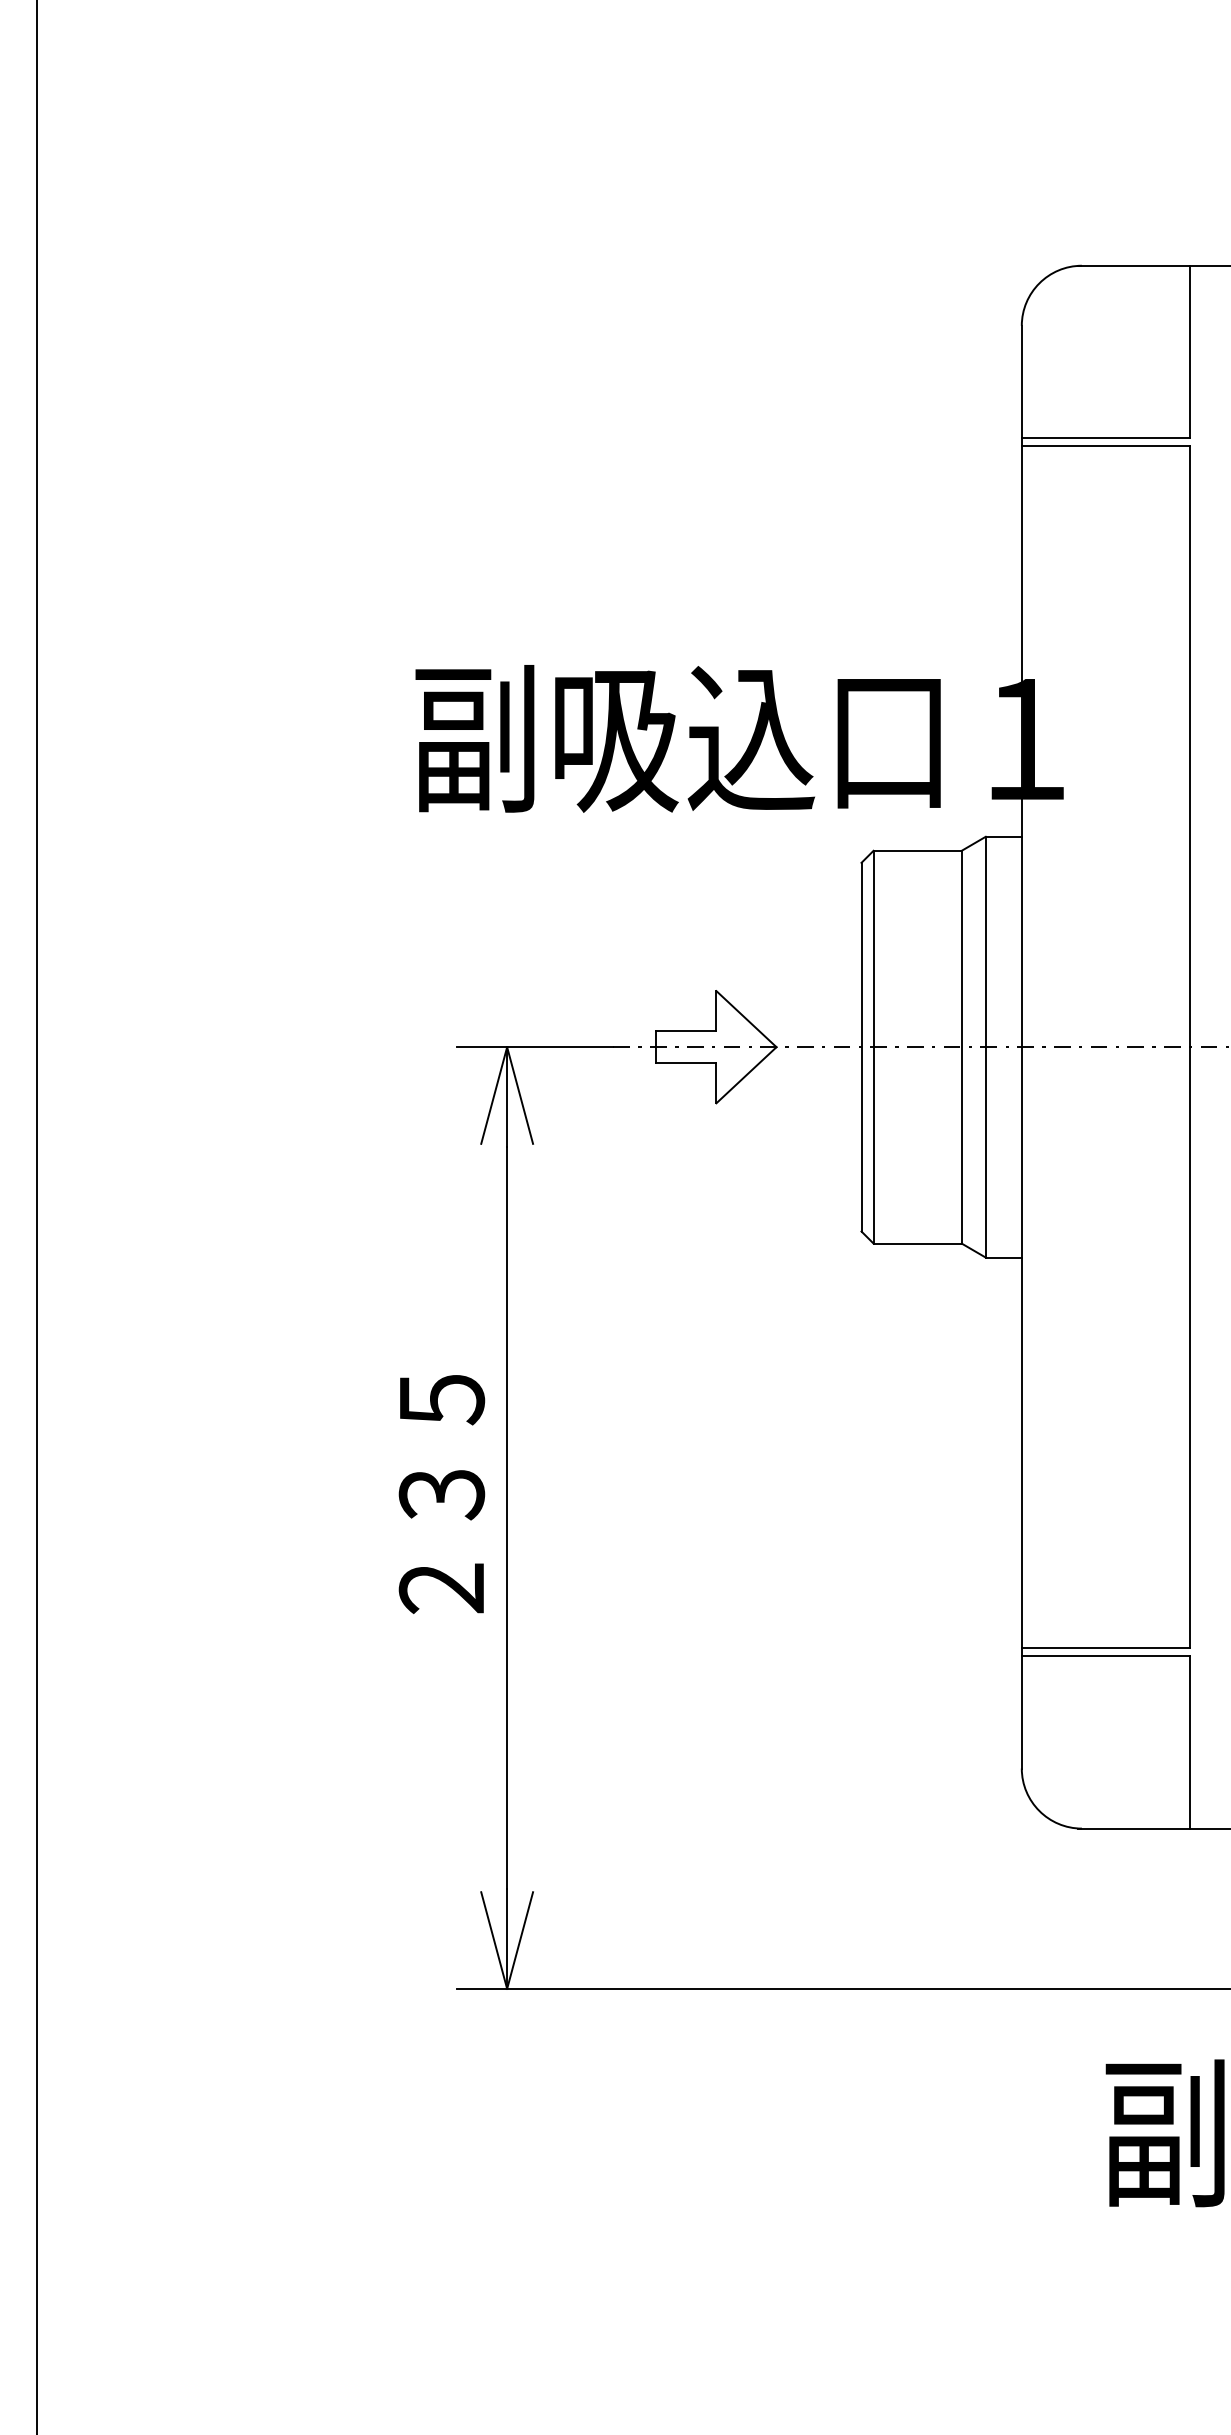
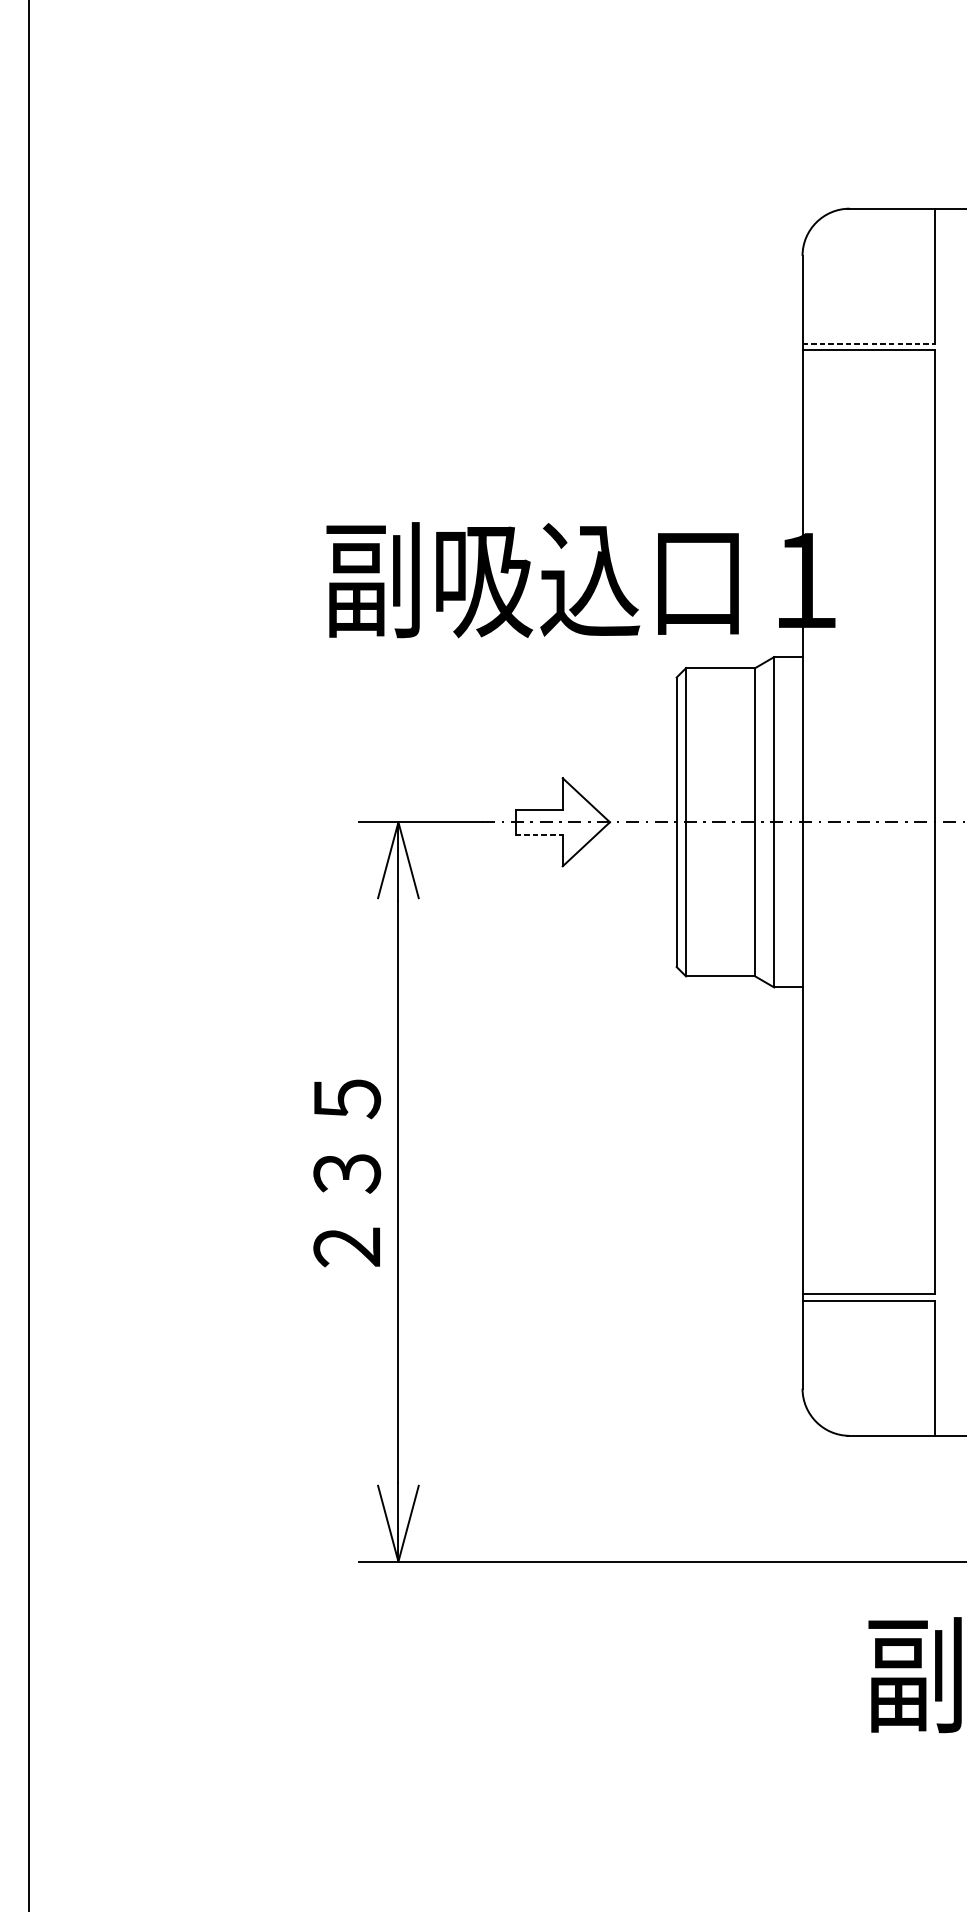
line: (1106, 438) -> (869, 344), solid -> dashed
line: (686, 1063) -> (539, 835), solid -> dashed

